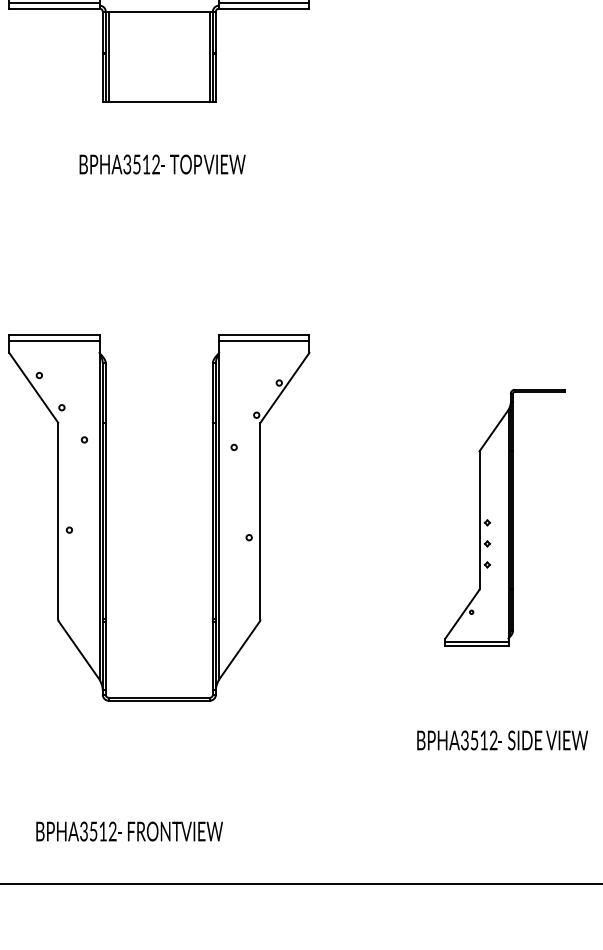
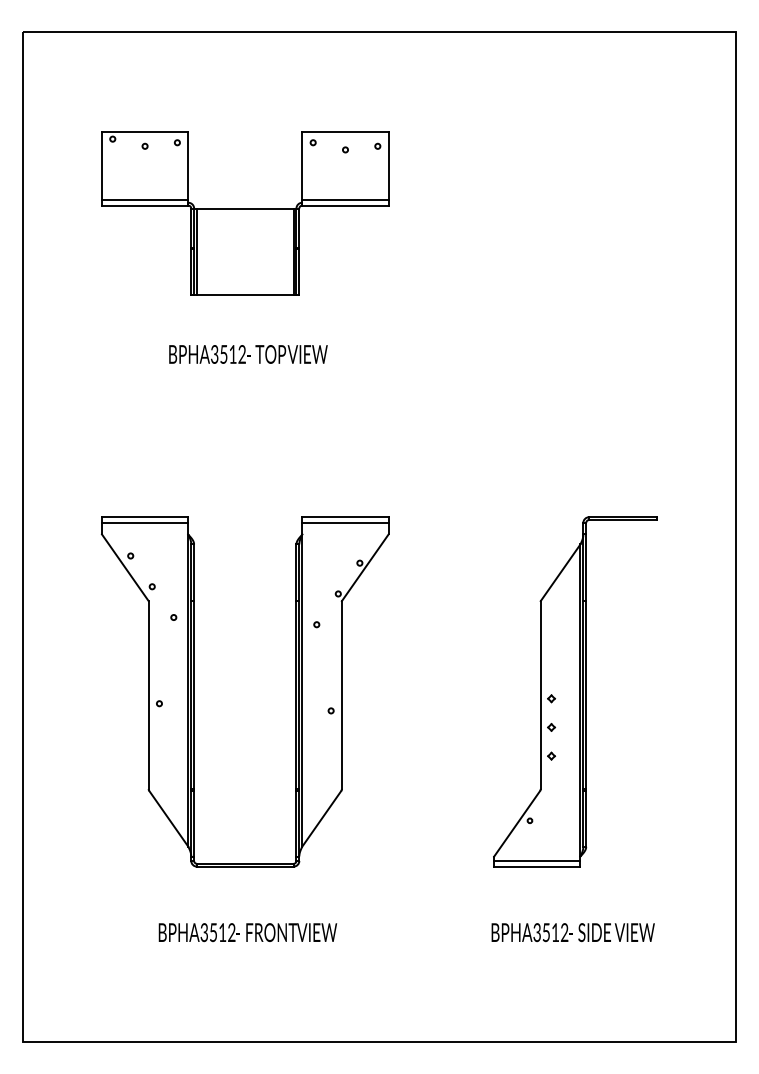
part: (505, 517) -> (575, 691), size x1.43
text: (501, 740) -> (572, 932), moved
text: (129, 831) -> (247, 932), moved

